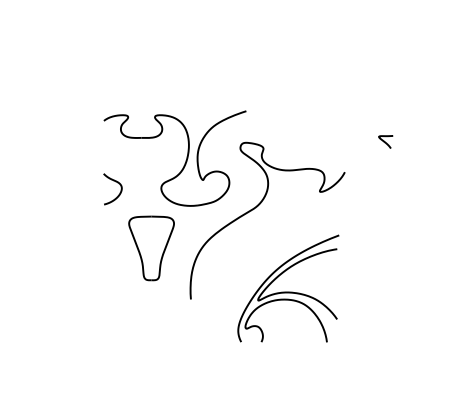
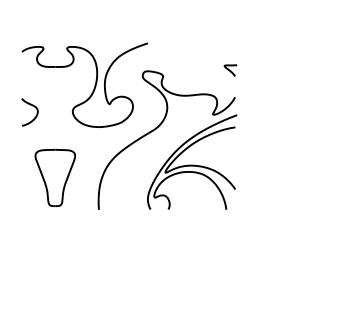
curve: (385, 141) -> (230, 70), moved
part: (151, 248) -> (55, 178), moved
part: (288, 288) -> (192, 162), moved

